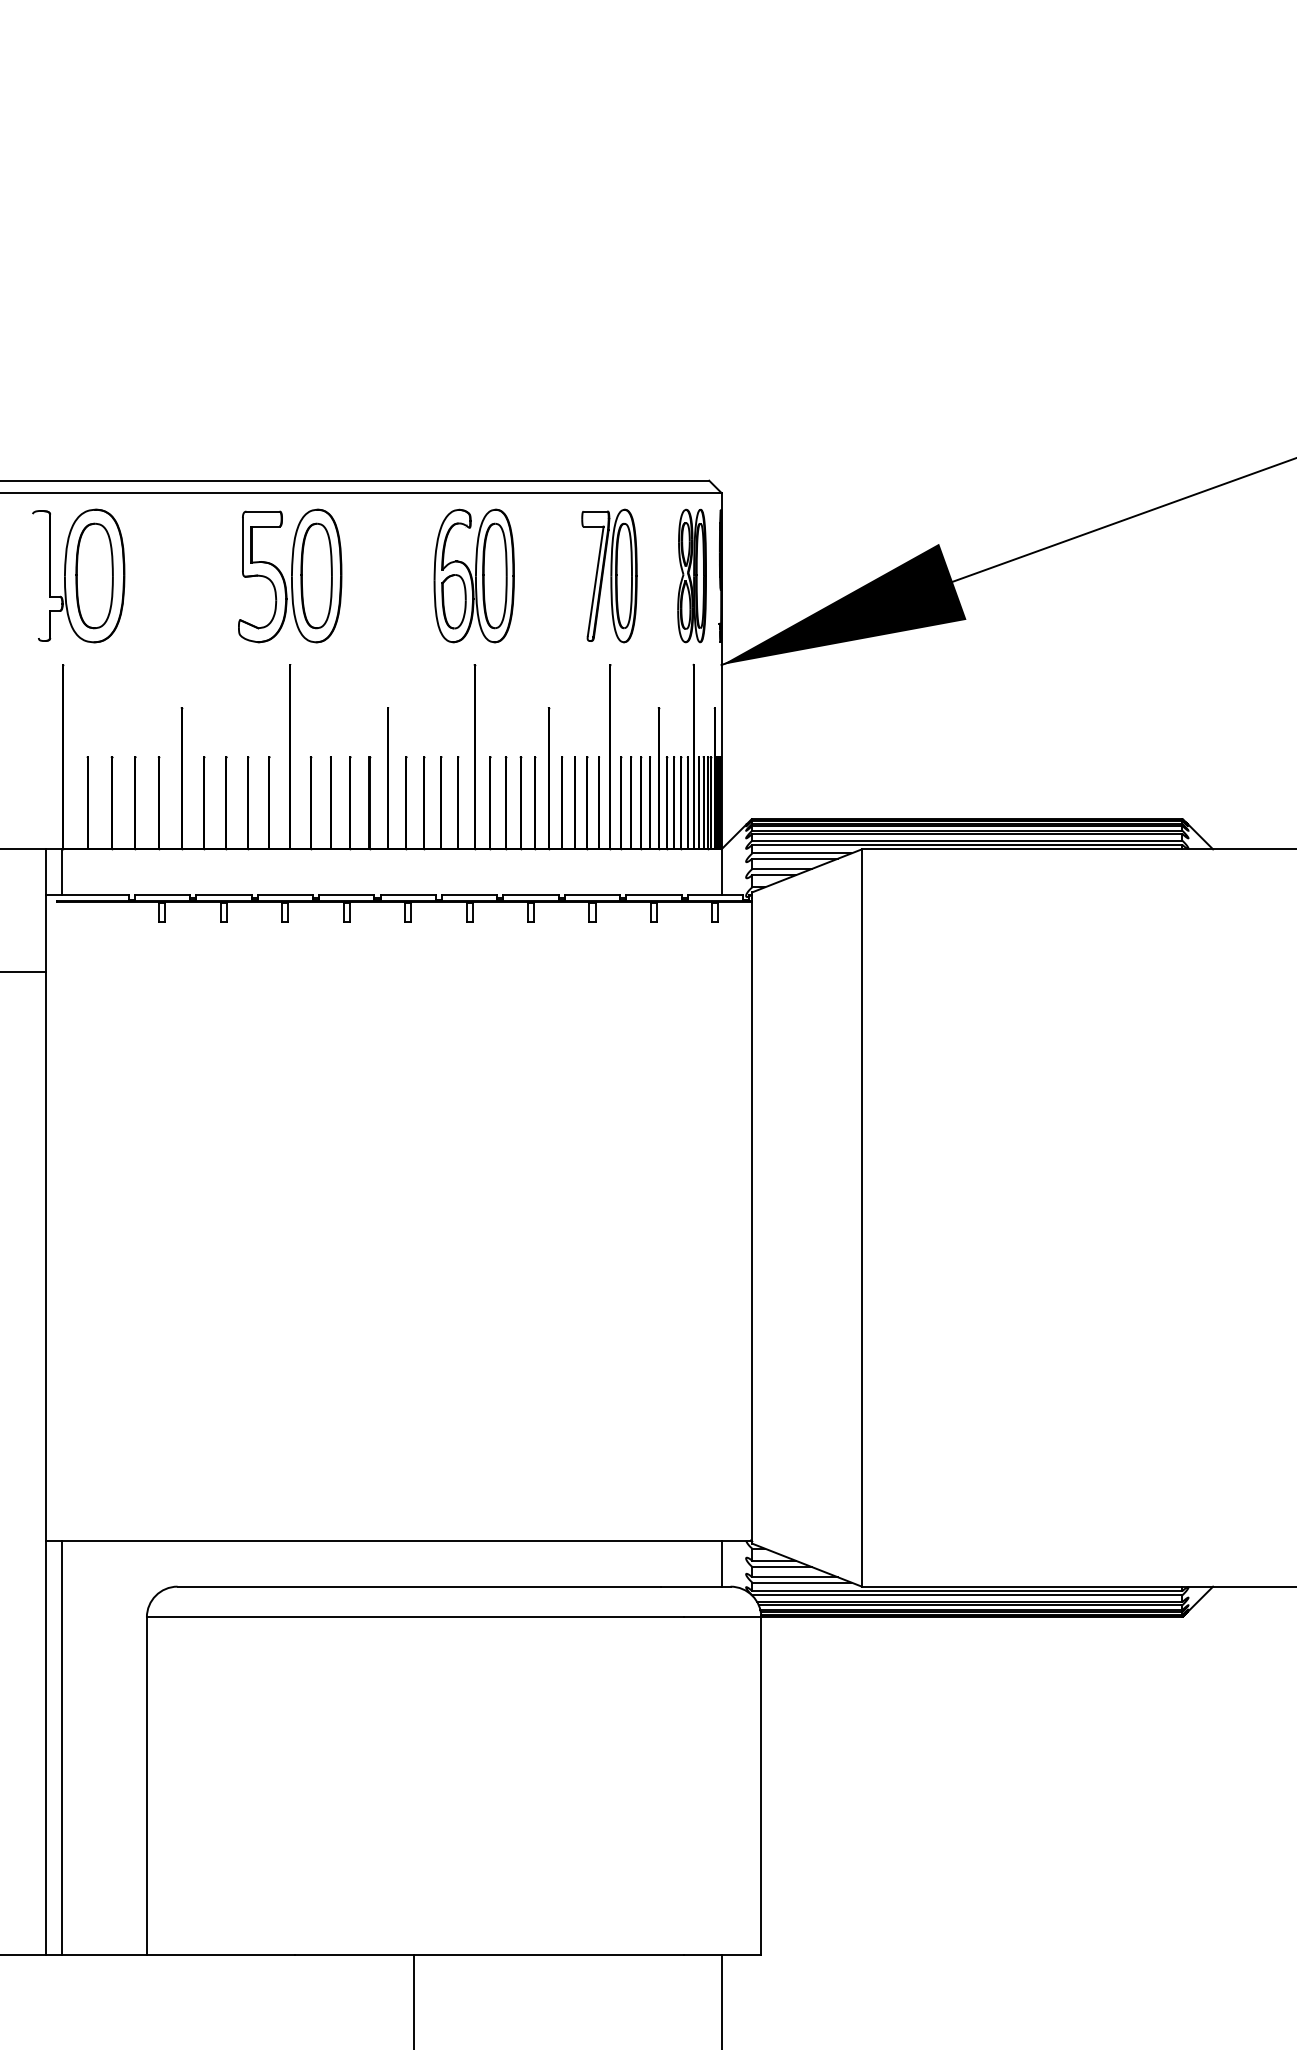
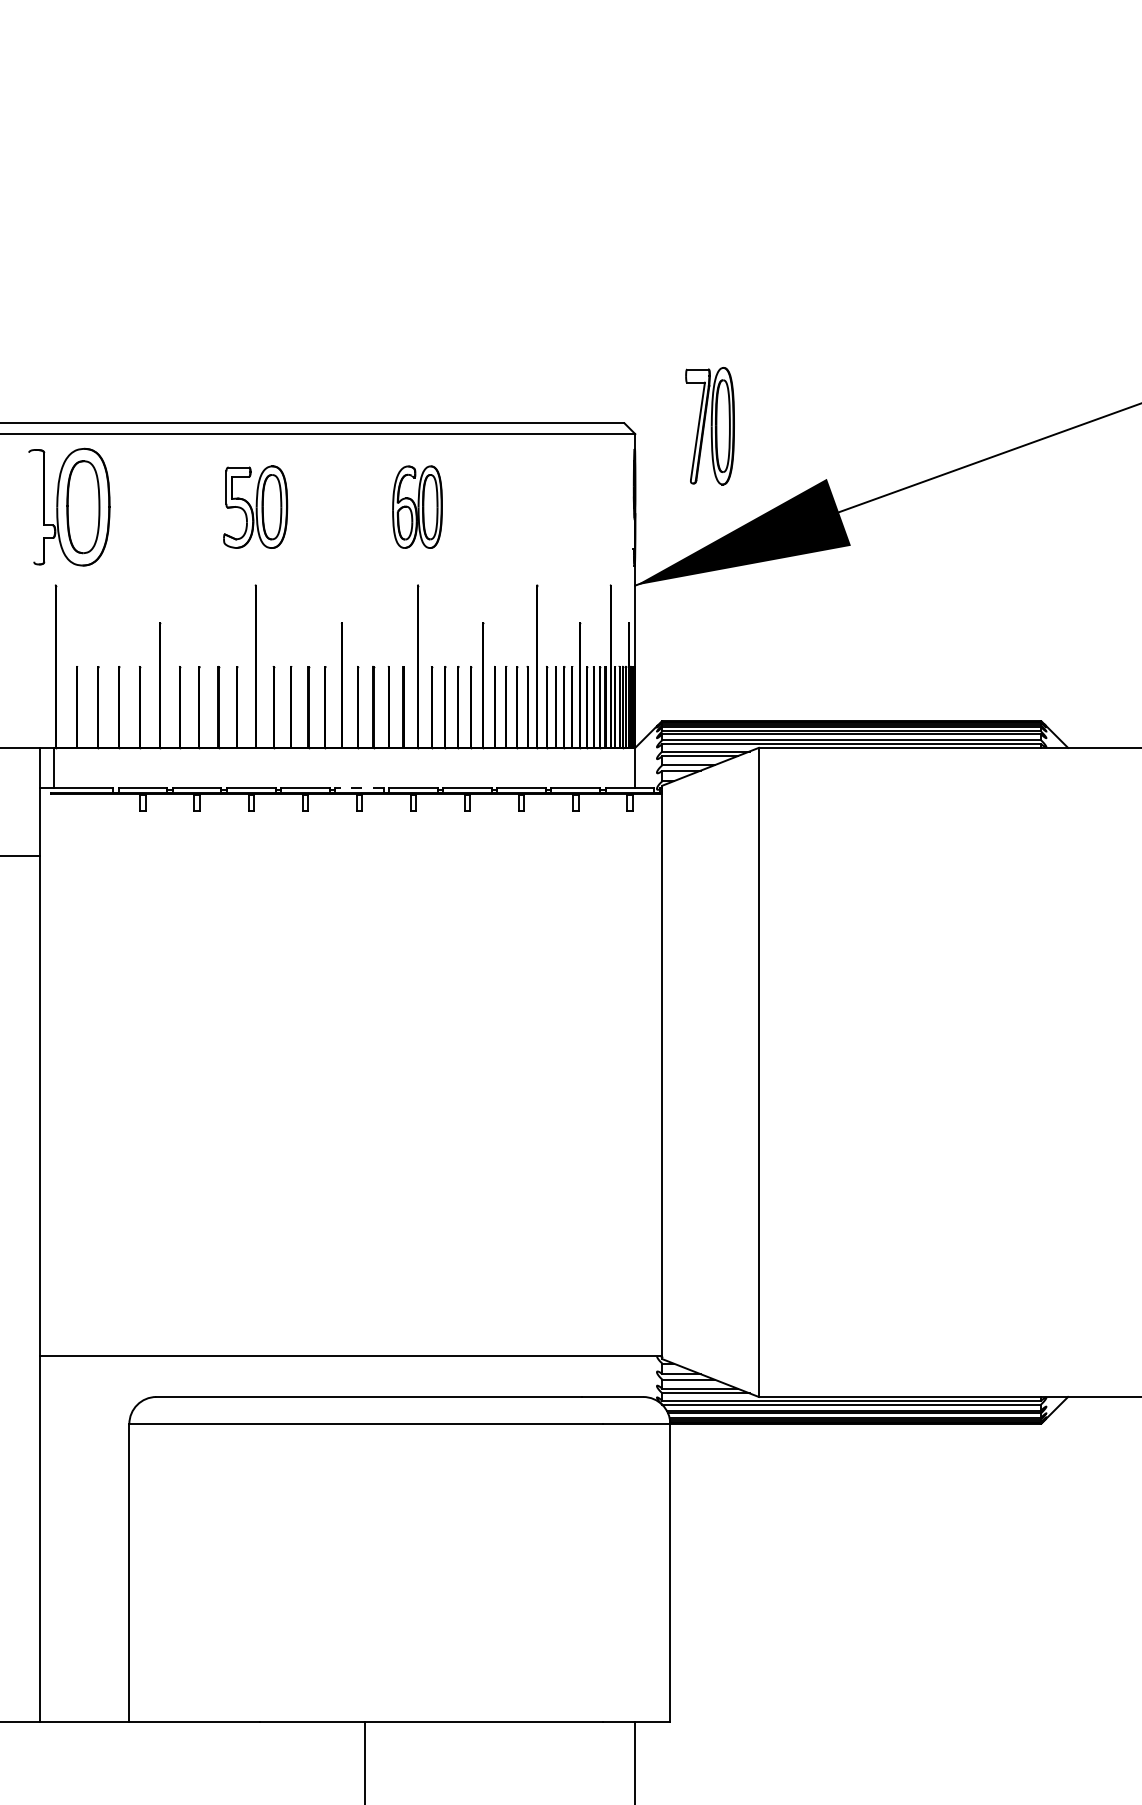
part: (290, 575) -> (255, 506), size x0.7
part: (473, 575) -> (416, 506), size x0.7
part: (609, 575) -> (710, 425), moved
part: (691, 575) -> (608, 506), removed
line: (408, 895) -> (359, 788), solid -> dashed
line: (721, 1563) -> (635, 1376), removed
line: (61, 1747) -> (54, 1538), removed

